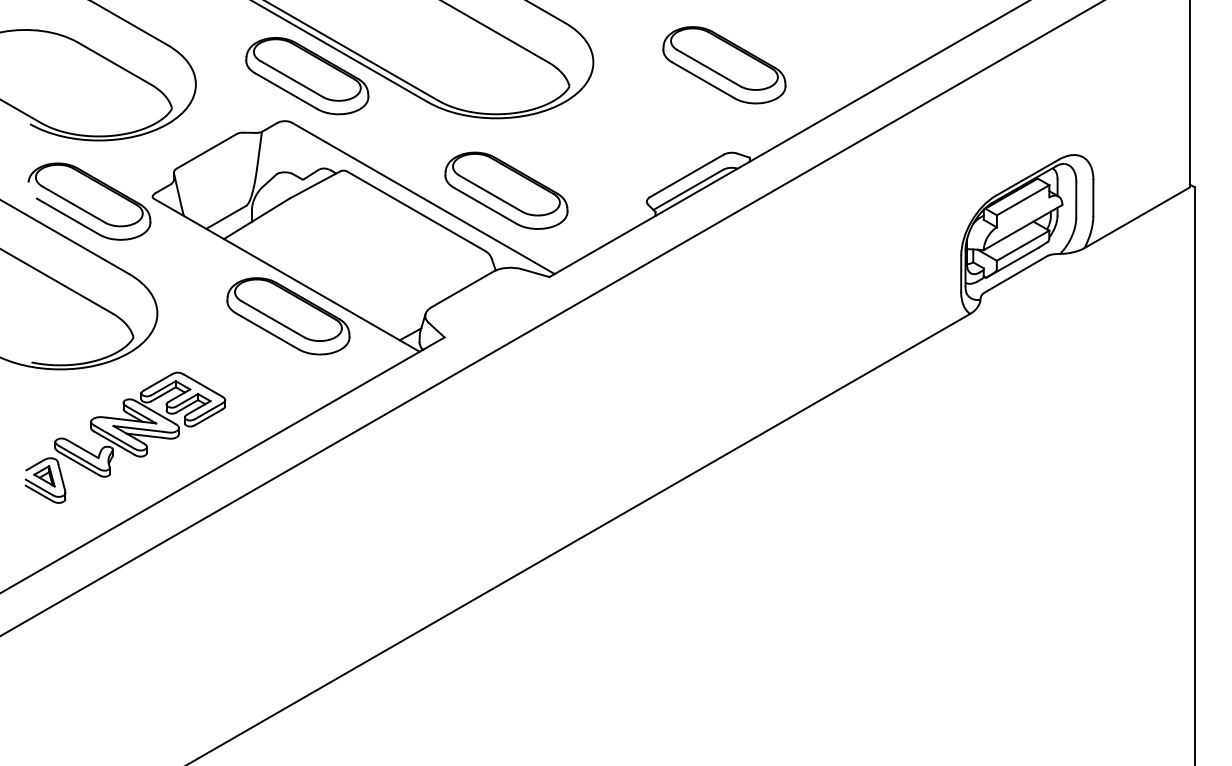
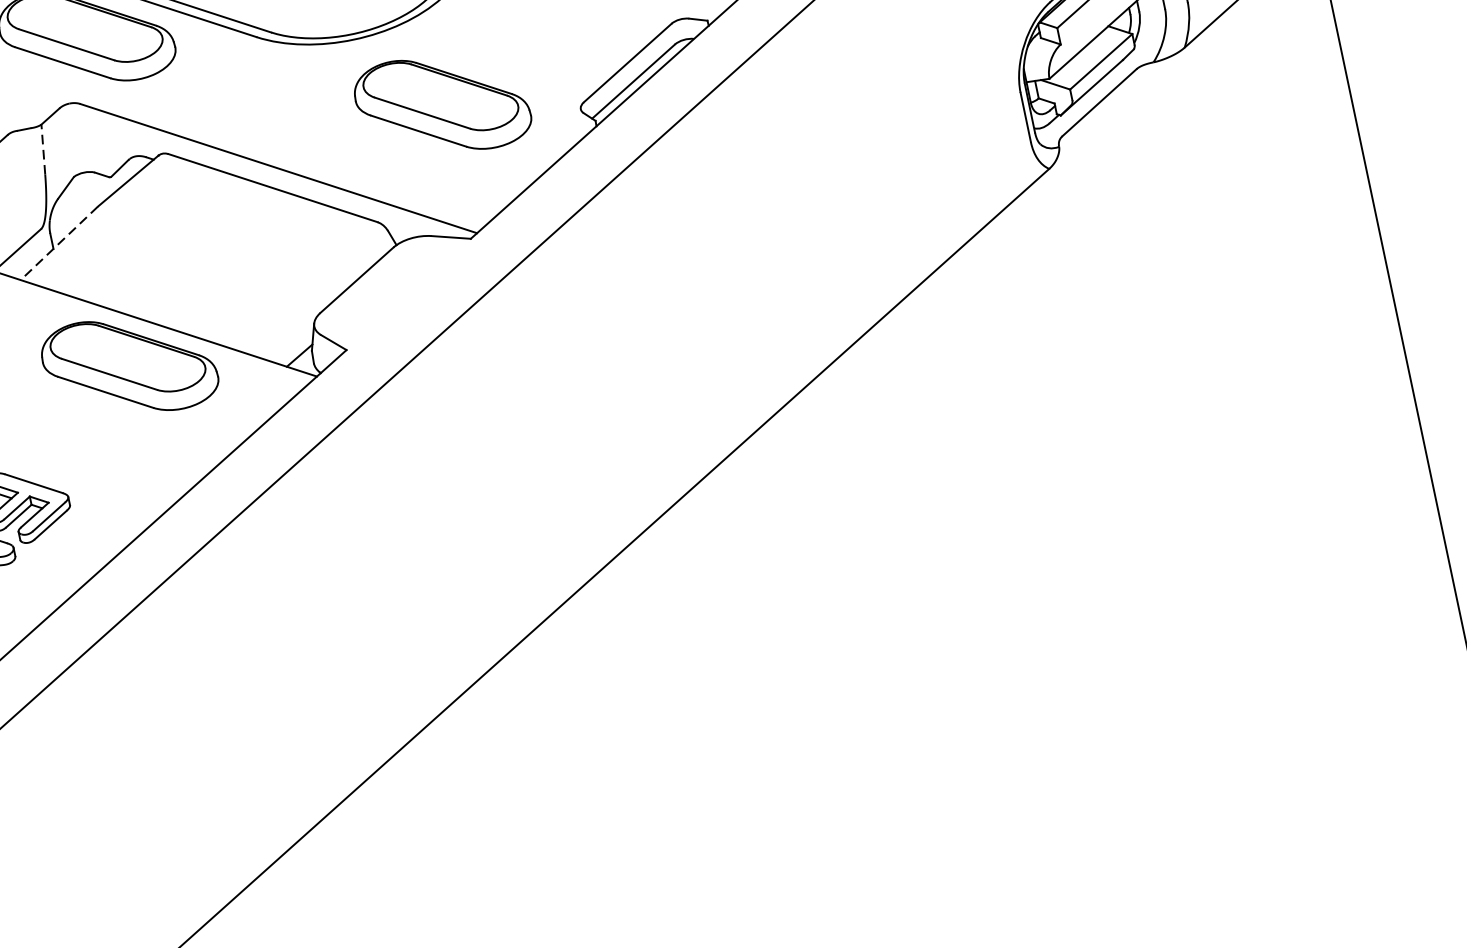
line: (259, 149) -> (43, 149), solid -> dashed
part: (506, 190) -> (442, 104), moved
line: (256, 218) -> (58, 243), solid -> dashed

